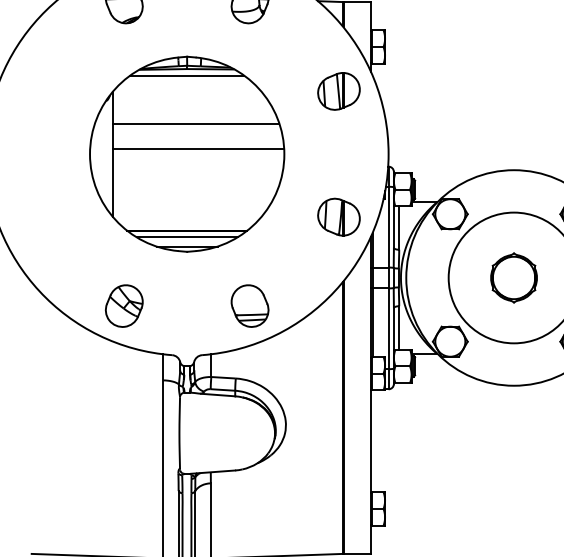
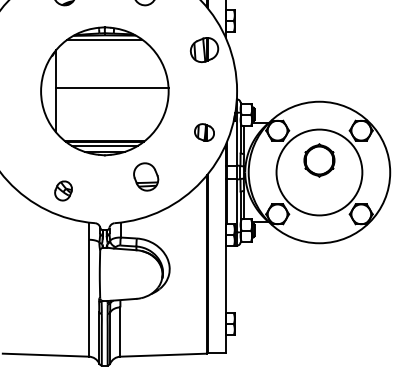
line: (195, 124) -> (110, 71), removed
part: (338, 217) -> (204, 132), size x0.7
part: (514, 277) -> (319, 160), moved
part: (124, 305) -> (63, 190), size x0.7
part: (250, 305) -> (146, 176), moved

